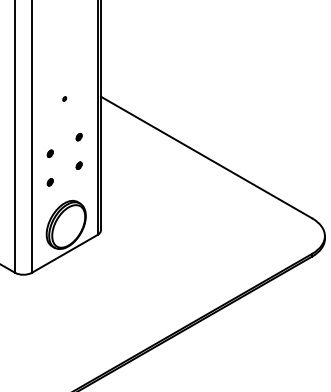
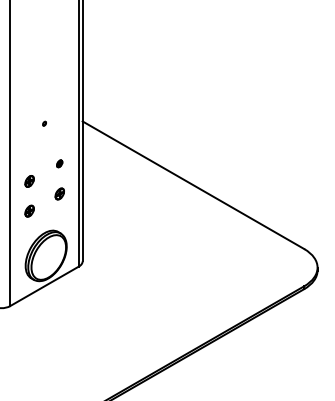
part: (49, 153) -> (28, 180), size x1.6
part: (78, 165) -> (59, 193), size x1.6
part: (49, 182) -> (28, 211), size x1.6

